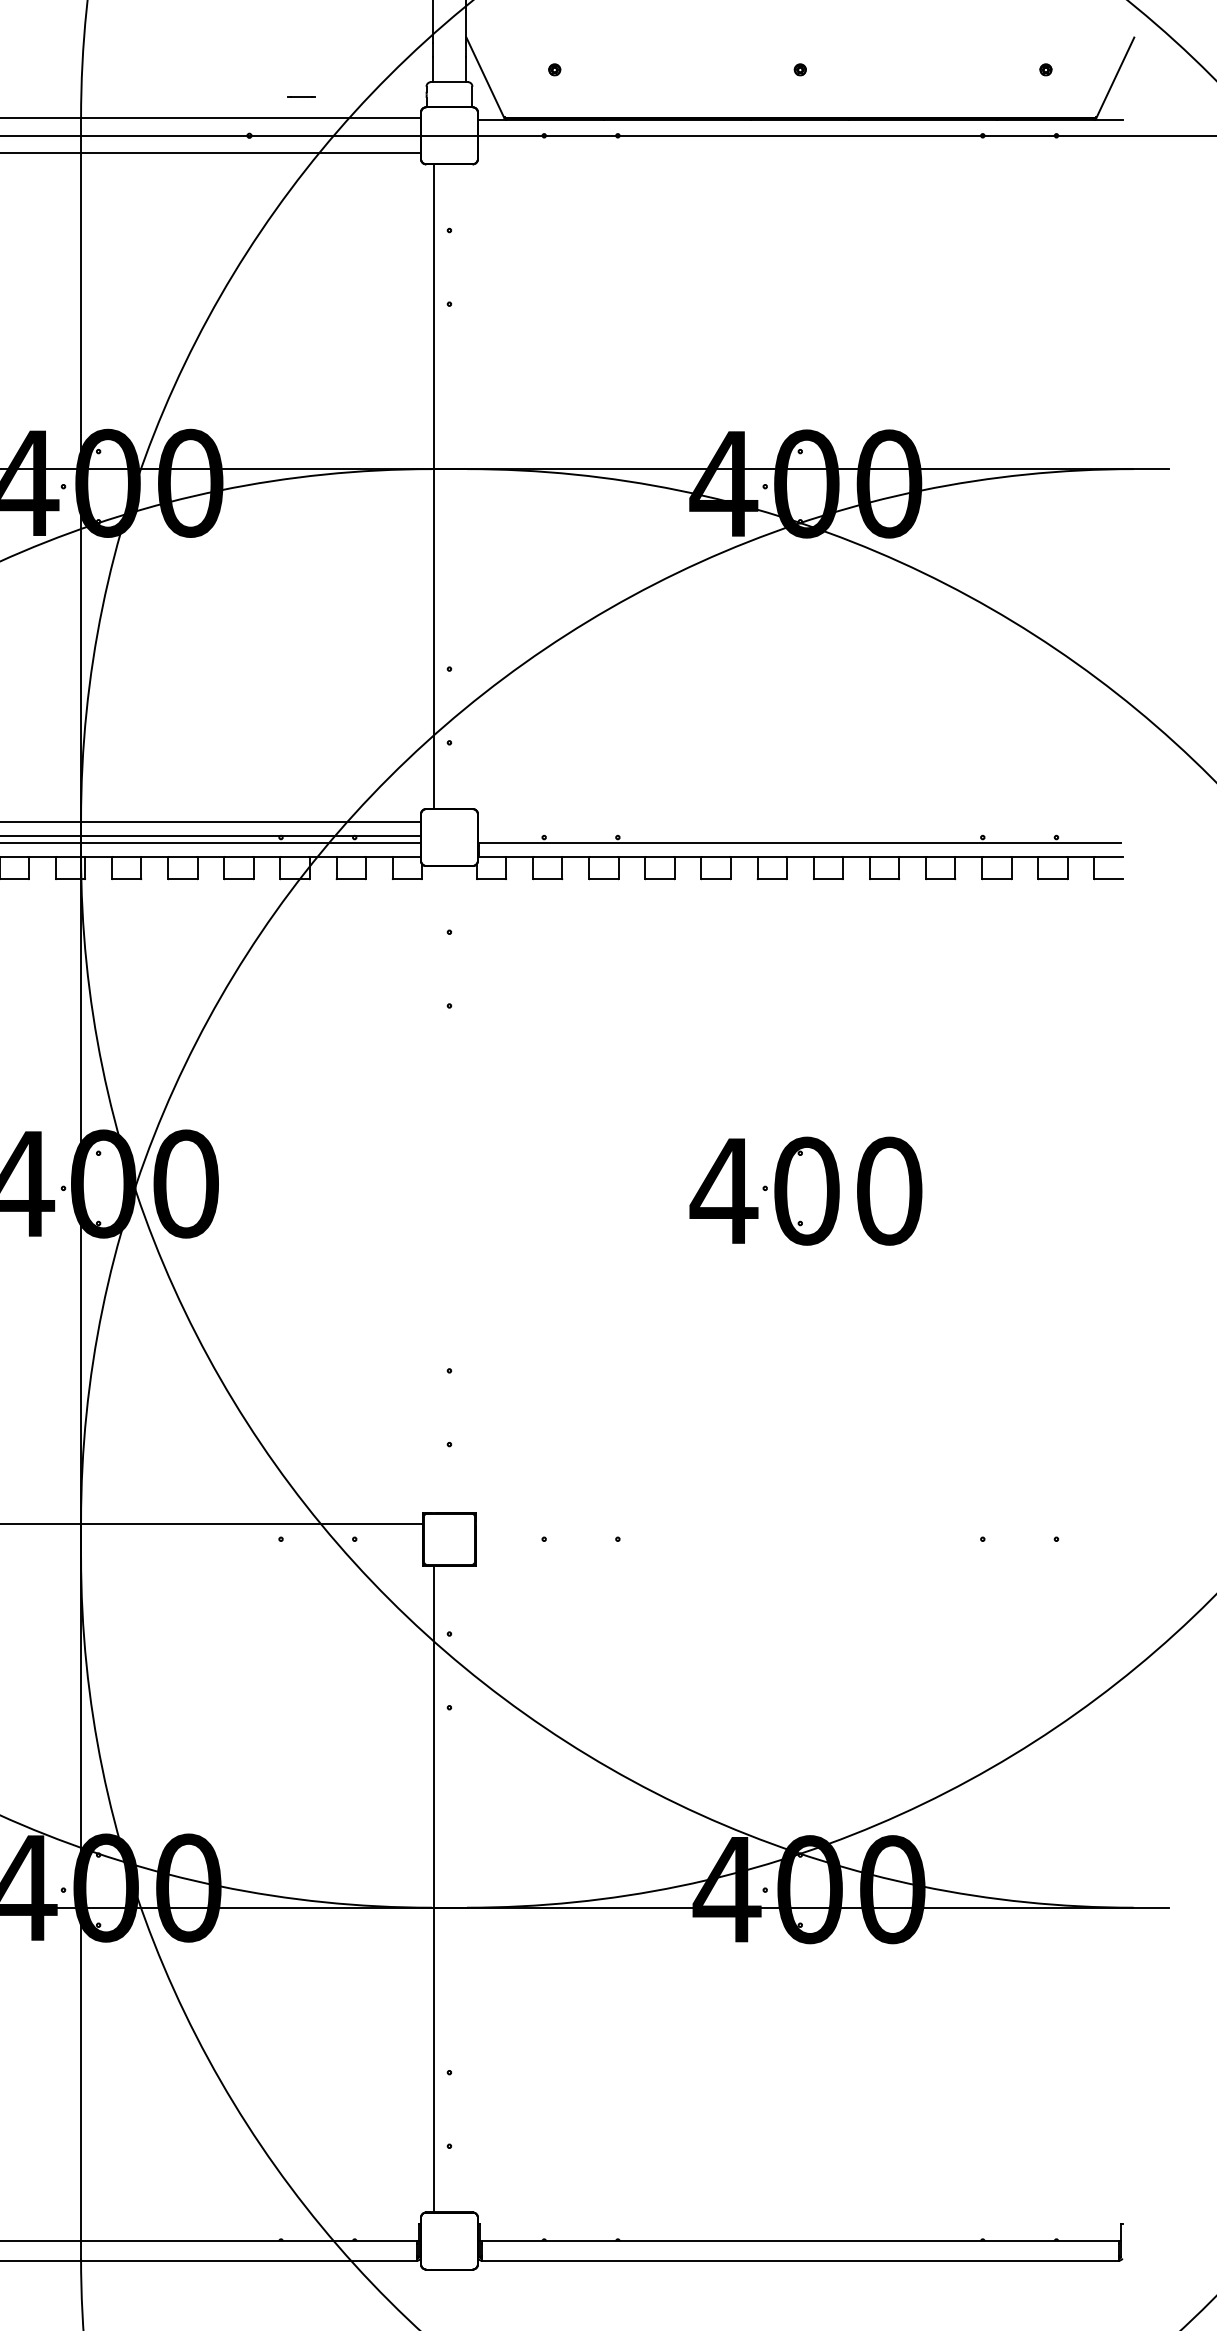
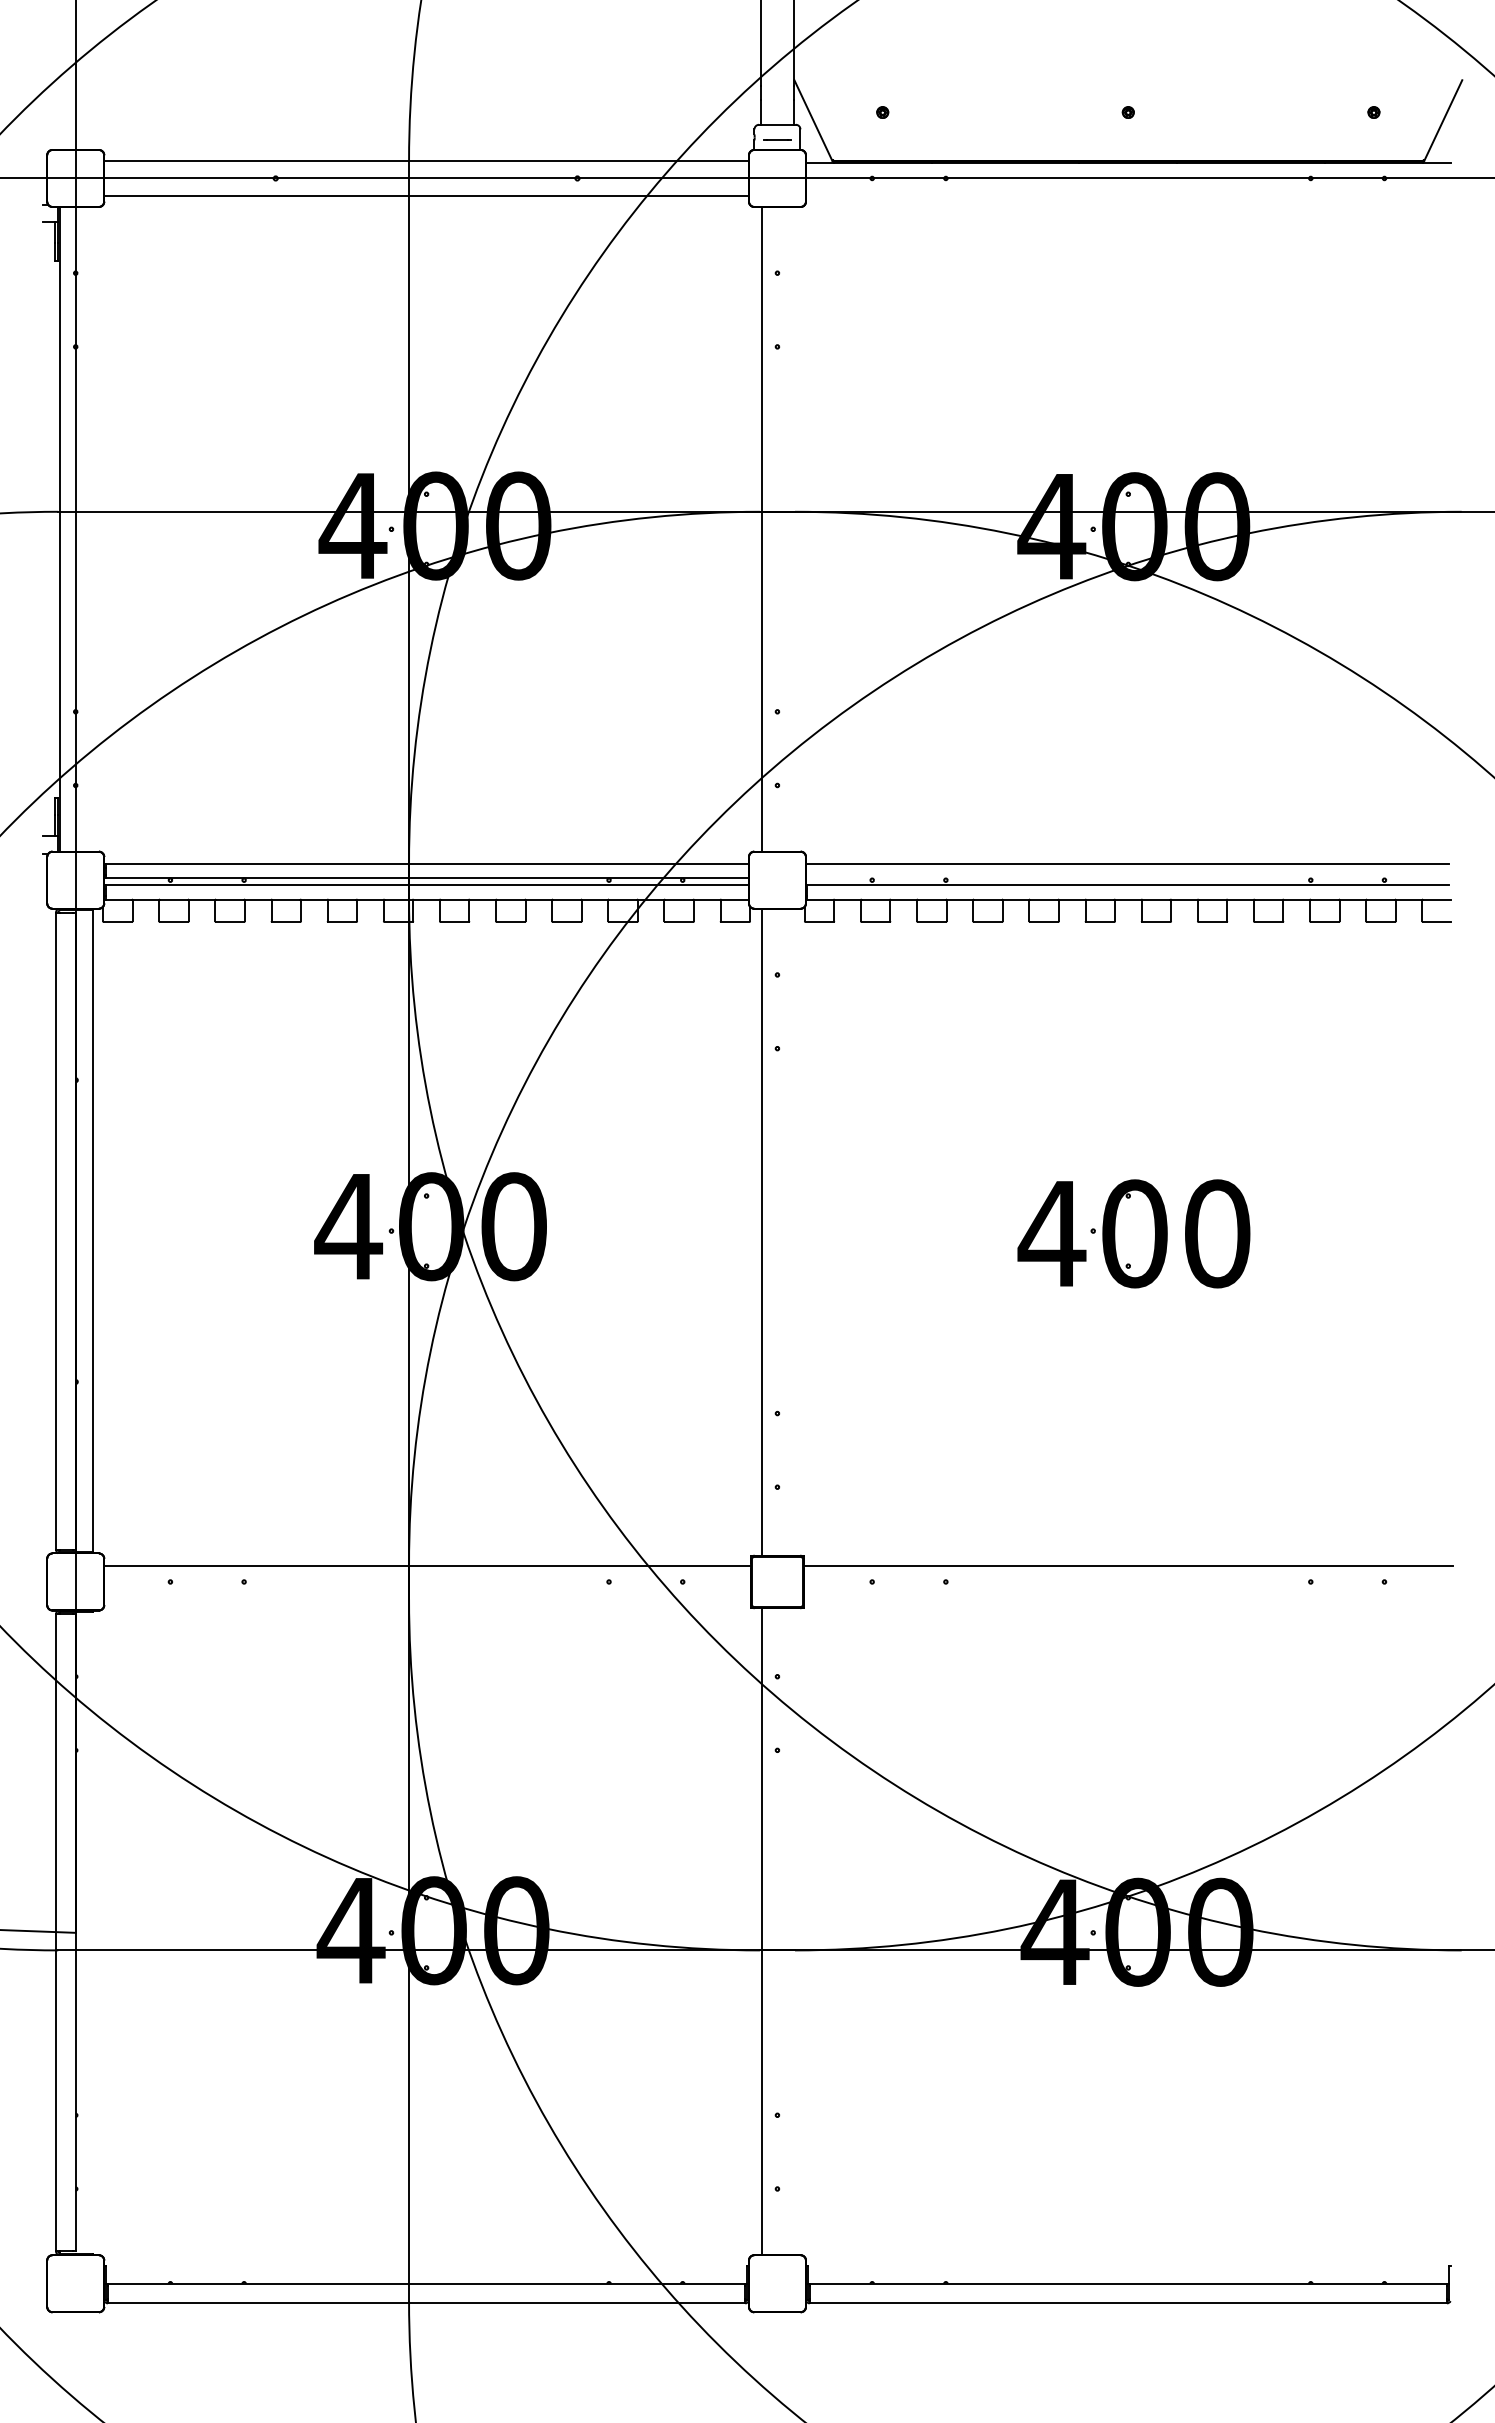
line: (301, 96) -> (777, 139), moved
line: (799, 821) -> (1127, 864), added
line: (433, 1188) -> (761, 1231), added
line: (799, 1523) -> (1127, 1566), added

